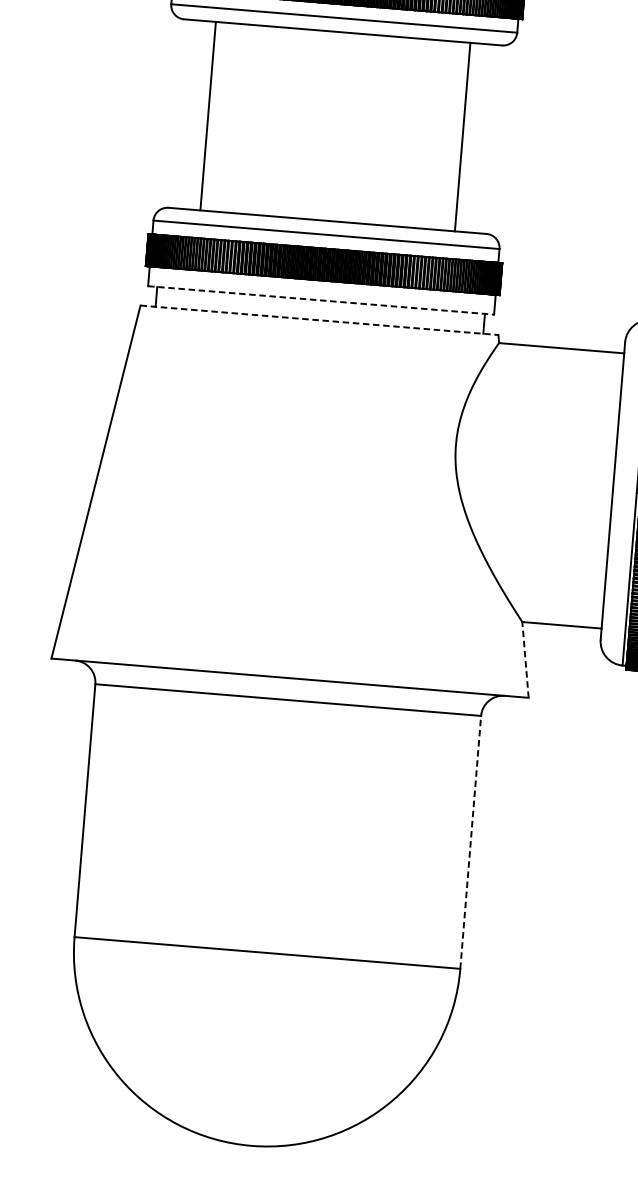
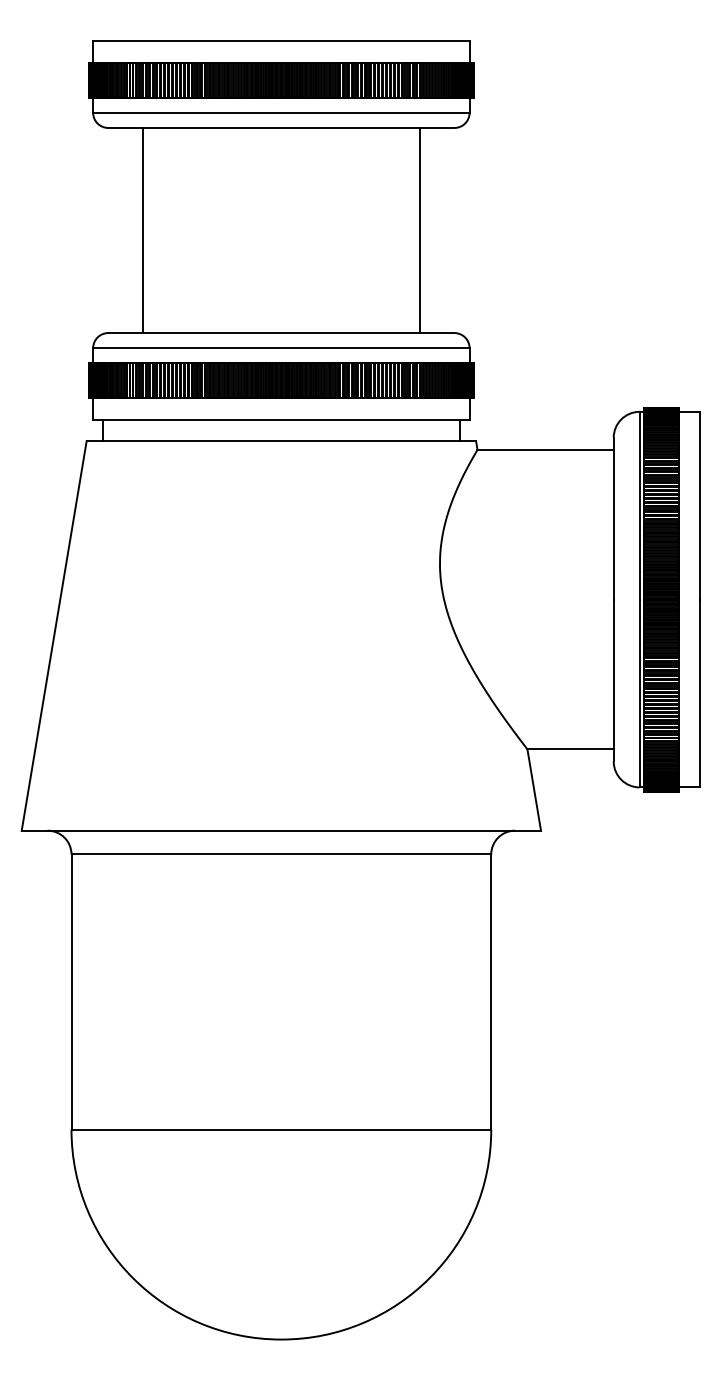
line: (321, 300) -> (281, 419), dashed -> solid
line: (319, 320) -> (281, 441), dashed -> solid
line: (525, 659) -> (534, 789), dashed -> solid
line: (470, 842) -> (491, 992), dashed -> solid

